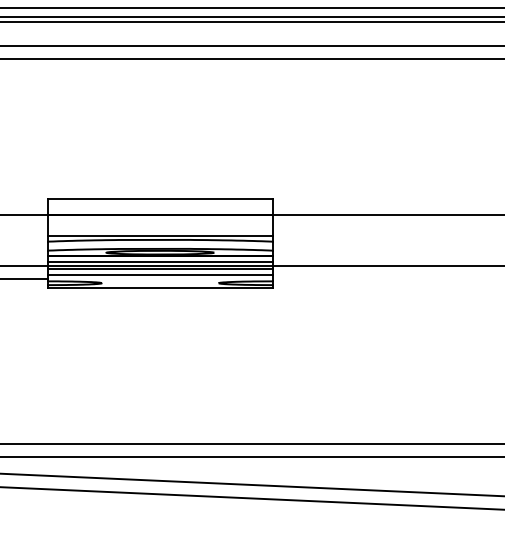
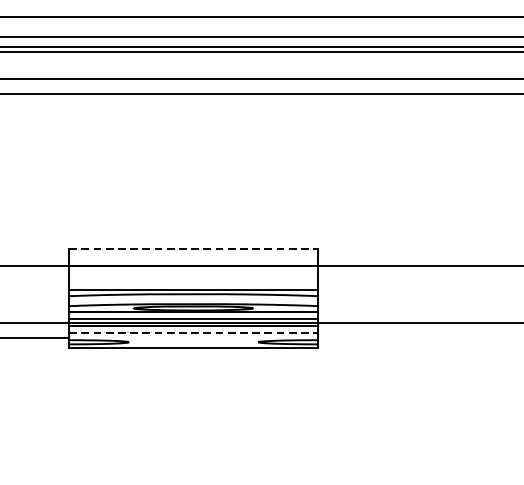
line: (160, 198) -> (193, 248), solid -> dashed
line: (160, 275) -> (193, 333), solid -> dashed

